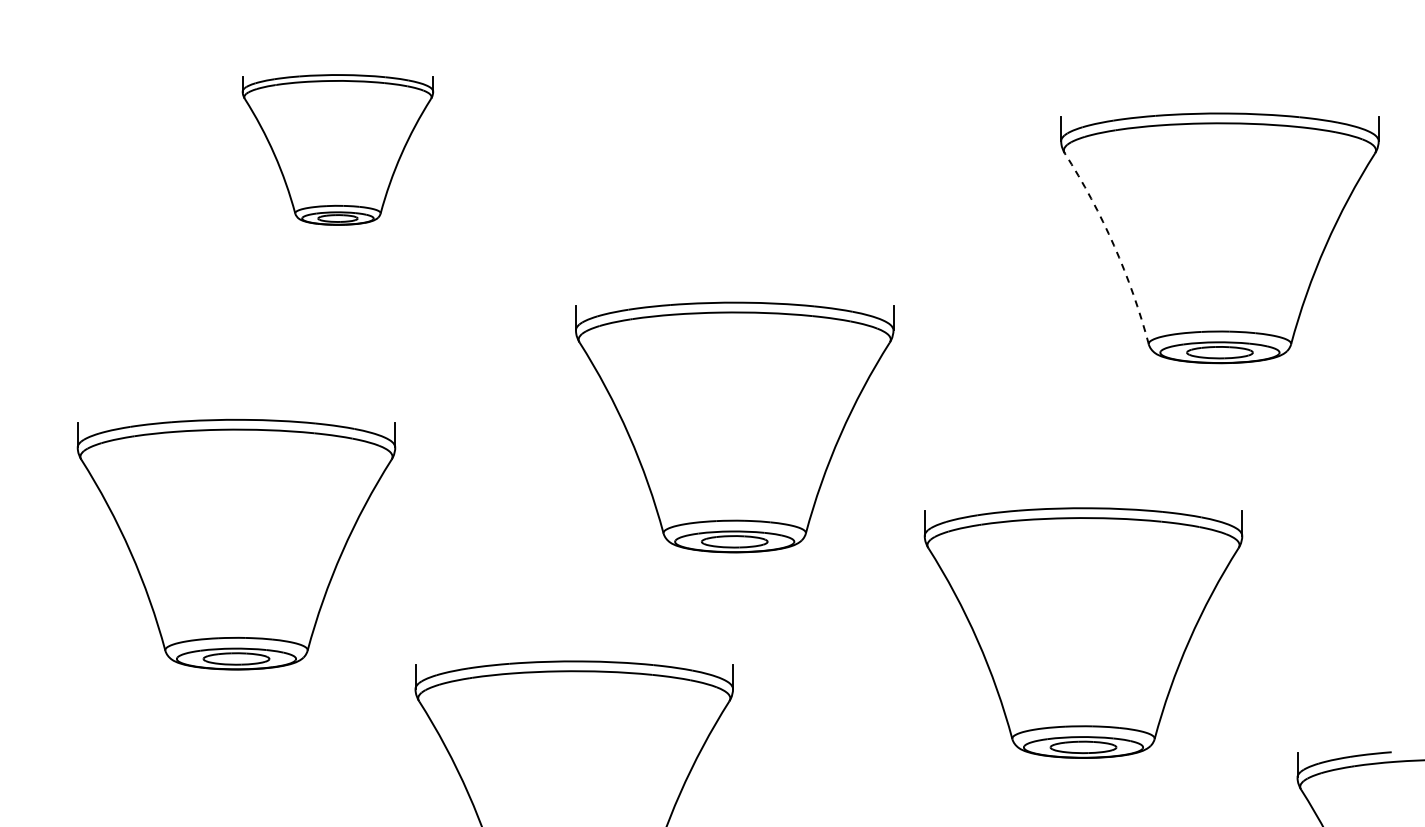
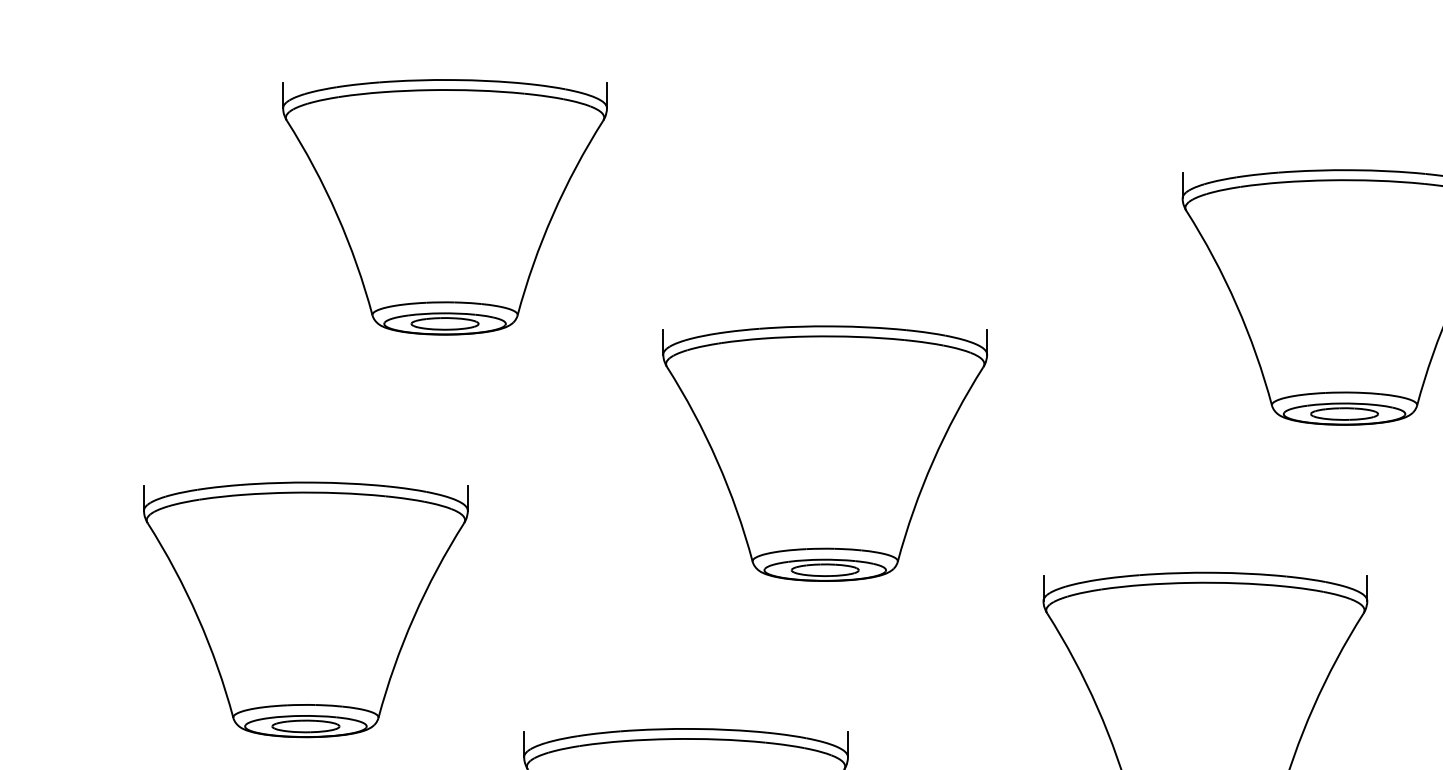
part: (337, 149) -> (444, 206), size x1.67
arc: (1114, 245) -> (1237, 304), dashed -> solid
part: (734, 427) -> (825, 453), moved
part: (236, 544) -> (305, 609), moved

